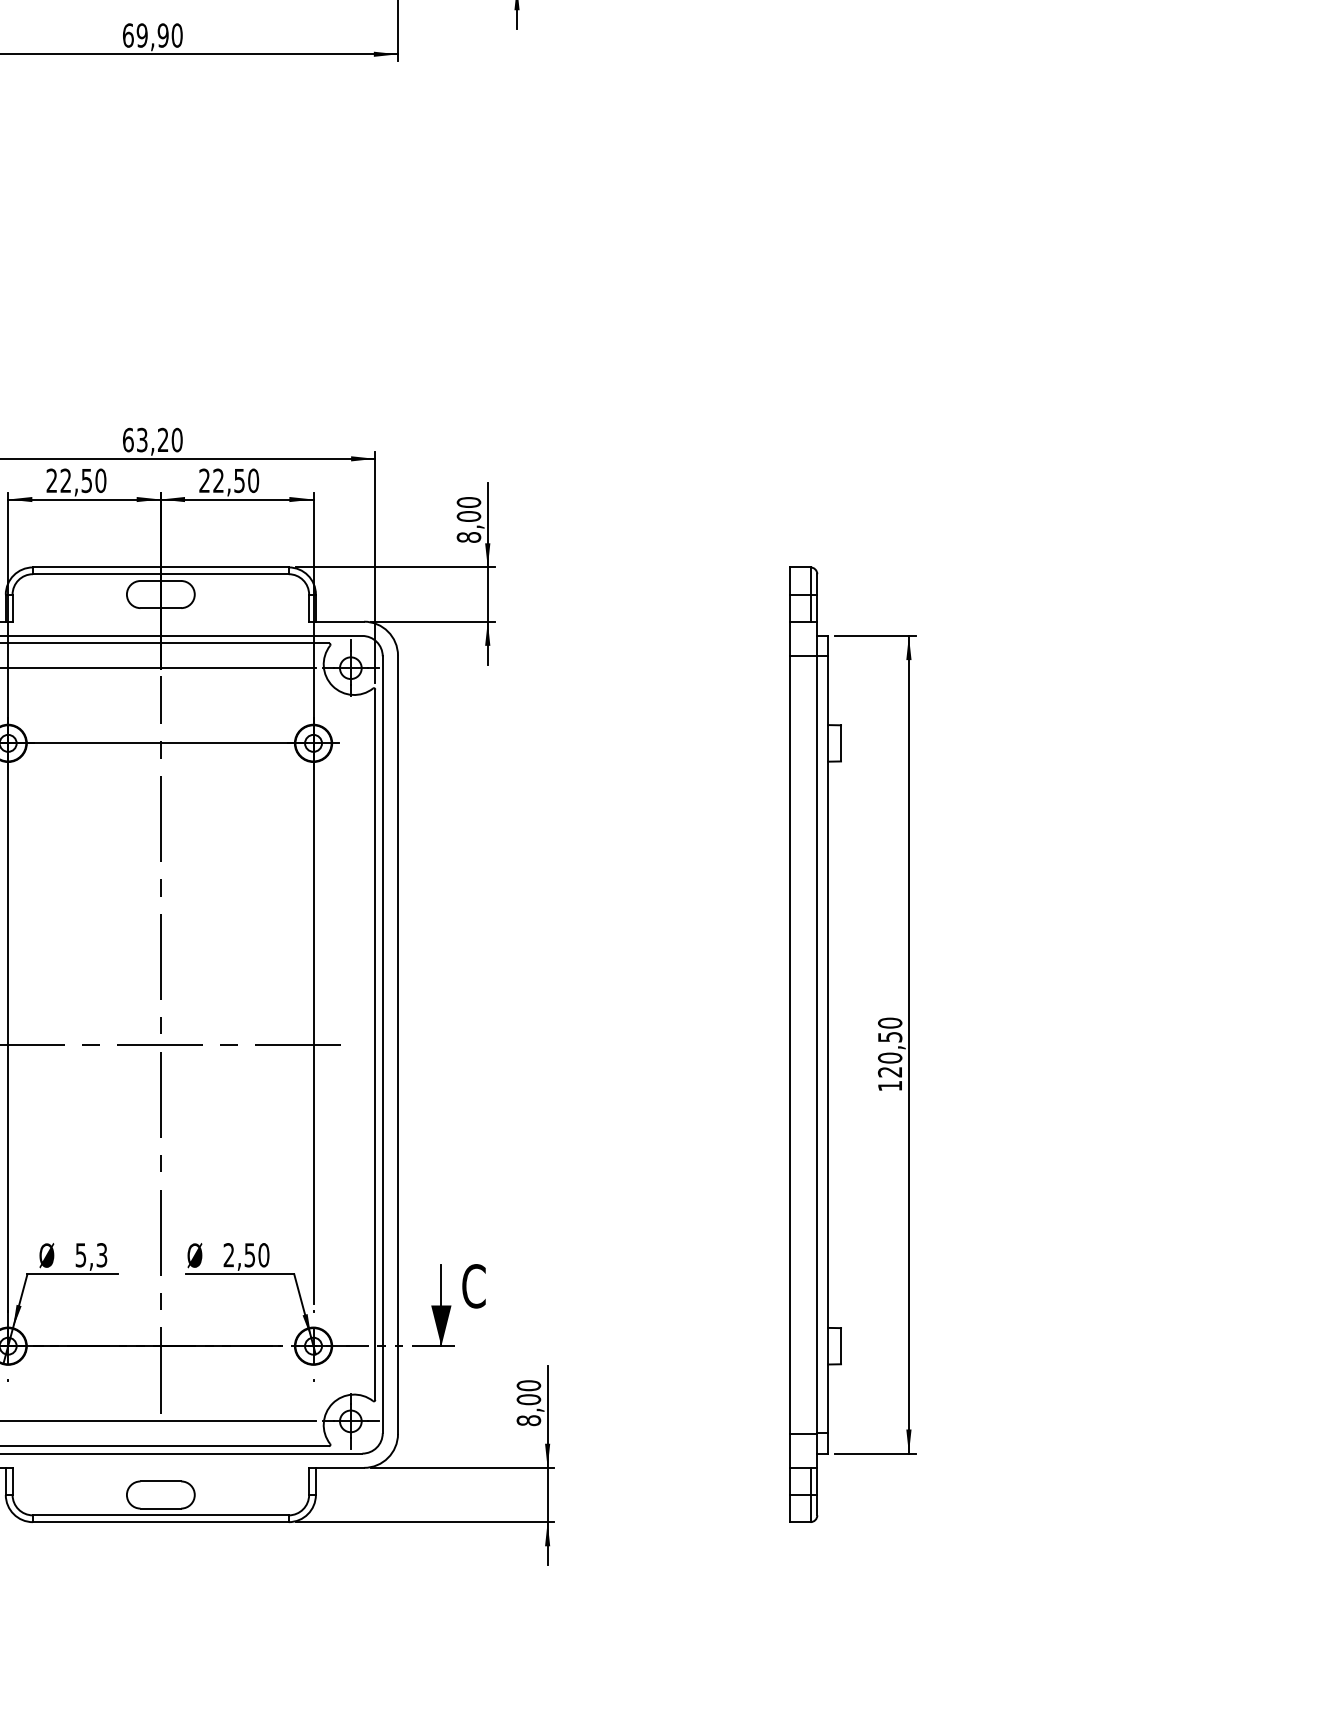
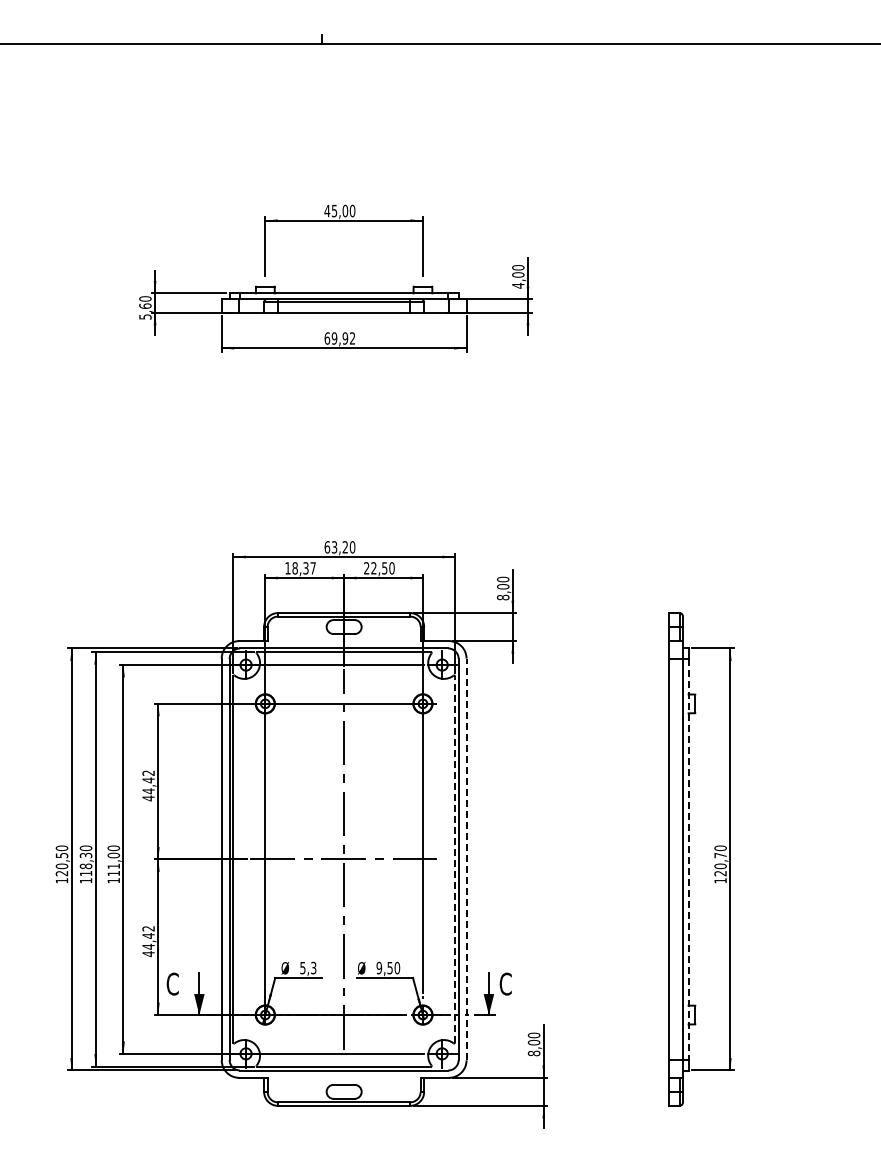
text: (177, 35) -> (352, 338), 69,90 -> 69,92
text: (76, 481) -> (300, 568), 22,50 -> 18,37
text: (889, 1037) -> (720, 855), 120,50 -> 120,70
line: (374, 1042) -> (454, 858), solid -> dashed
line: (397, 1044) -> (466, 859), solid -> dashed
line: (827, 1044) -> (688, 859), solid -> dashed
text: (229, 1256) -> (379, 968), 2,50 -> 9,50

